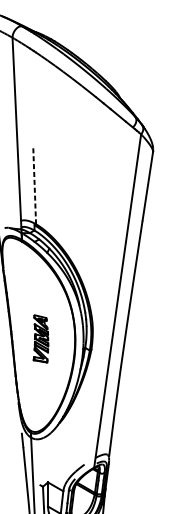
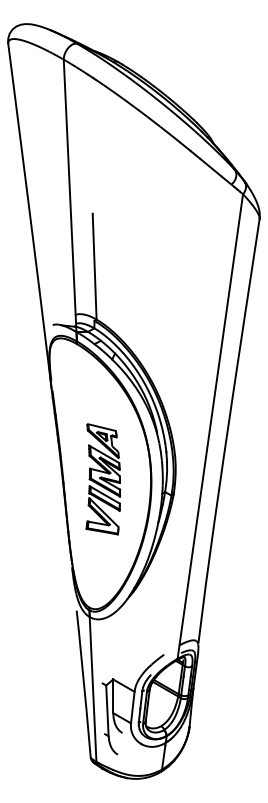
line: (34, 186) -> (94, 266), dashed -> solid
part: (41, 338) -> (103, 479), size x1.67

